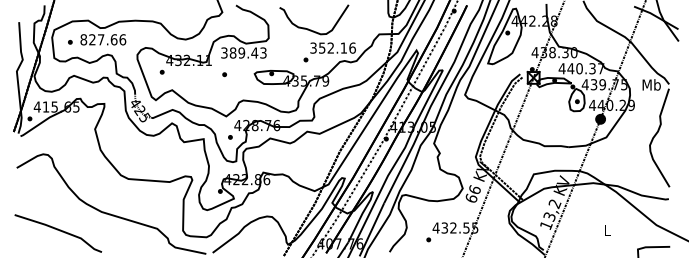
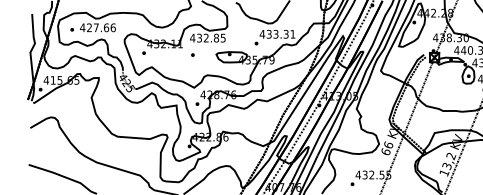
text: (83, 39) -> (82, 27), 827.66 -> 427.66
text: (332, 47) -> (277, 33), 352.16 -> 433.31
text: (243, 52) -> (207, 37), 389.43 -> 432.85

